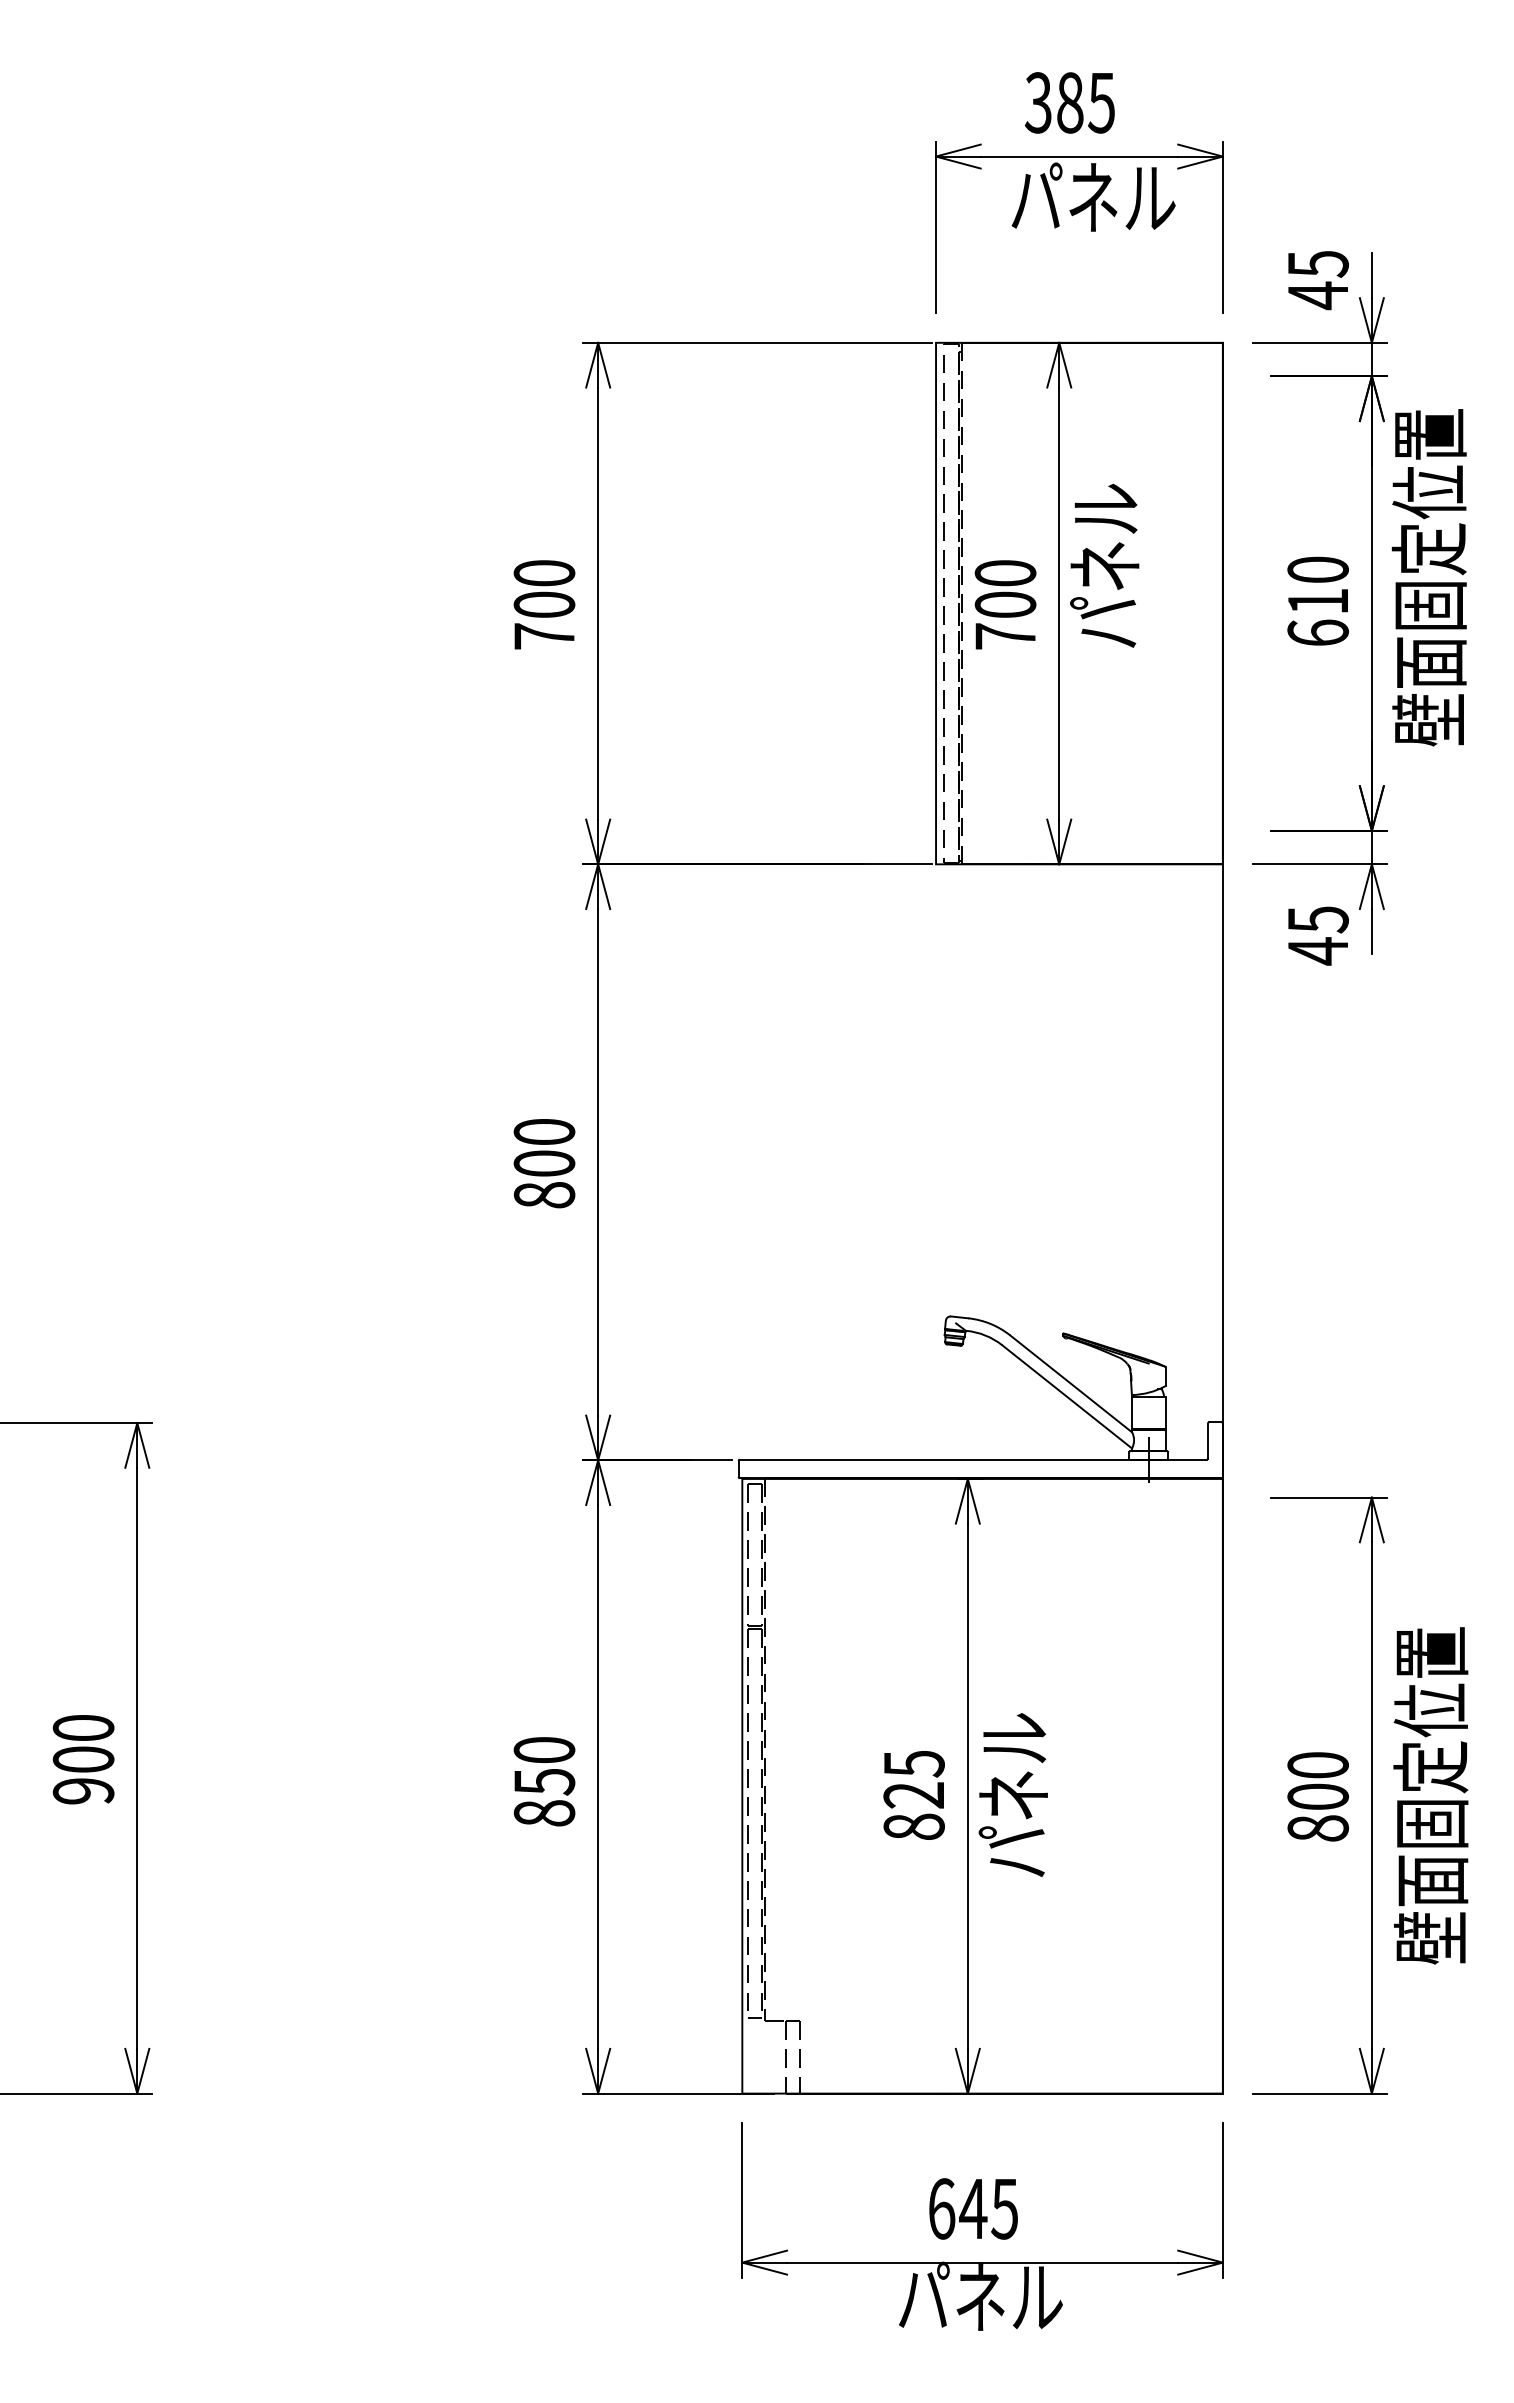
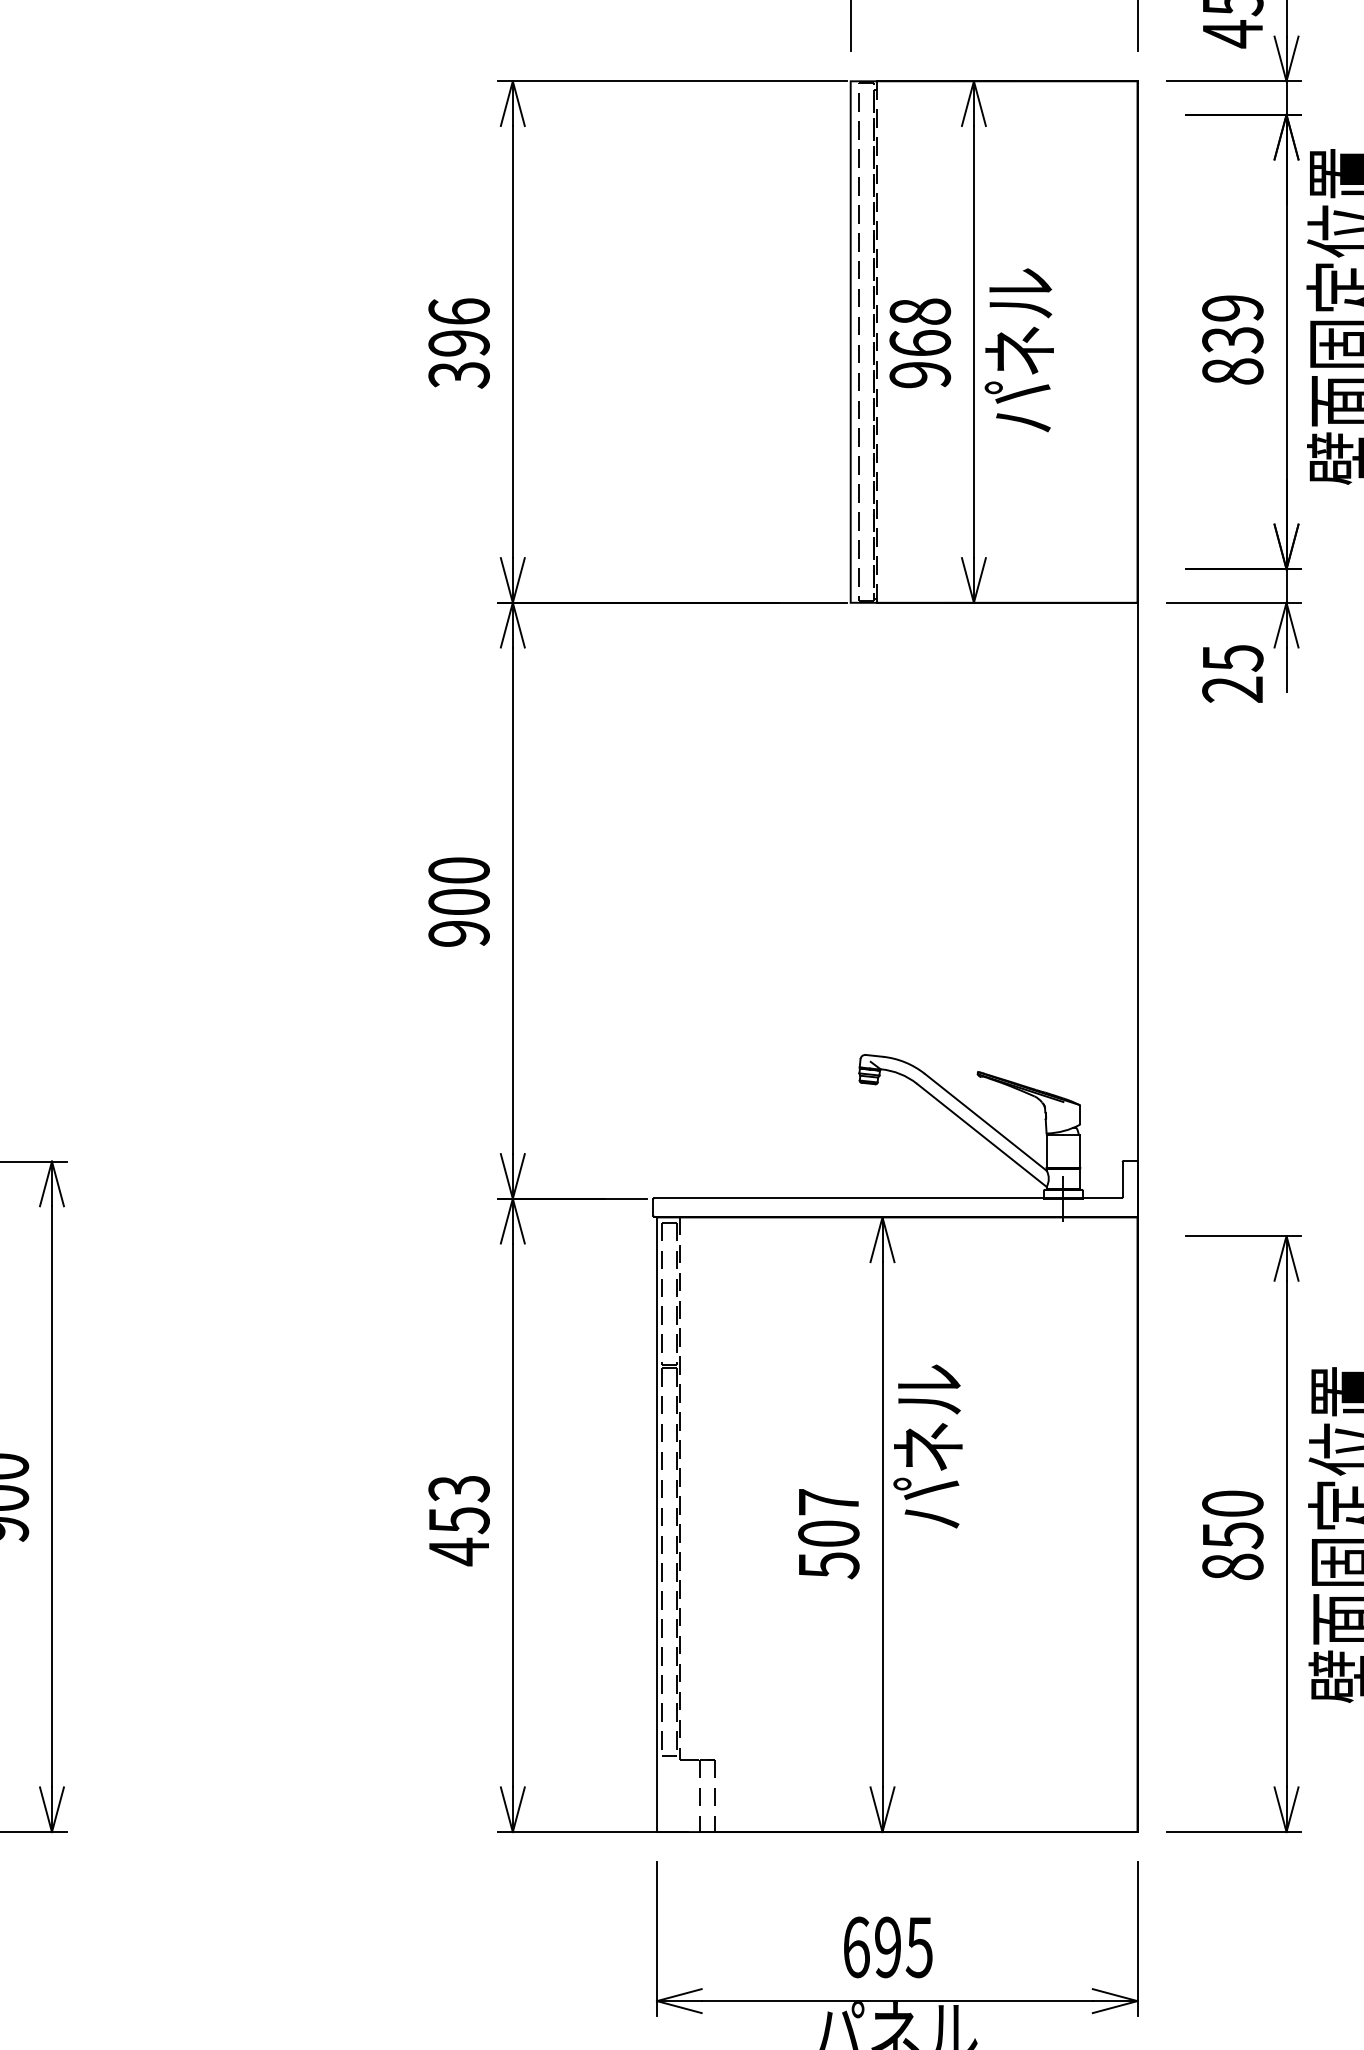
text: (1104, 565) -> (1019, 349), moved
text: (1317, 601) -> (1232, 339), 610 -> 839
text: (1005, 604) -> (920, 342), 700 -> 968
text: (544, 605) -> (459, 343), 700 -> 396
text: (1317, 951) -> (1232, 689), 45 -> 25
text: (544, 1195) -> (459, 933), 800 -> 900
text: (544, 1782) -> (459, 1520), 850 -> 453
text: (1012, 1794) -> (927, 1445), moved
text: (913, 1795) -> (828, 1533), 825 -> 507
text: (1317, 1796) -> (1232, 1534), 800 -> 850
text: (973, 2208) -> (888, 1946), 645 -> 695

